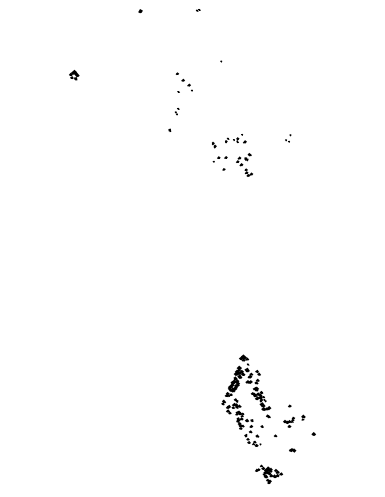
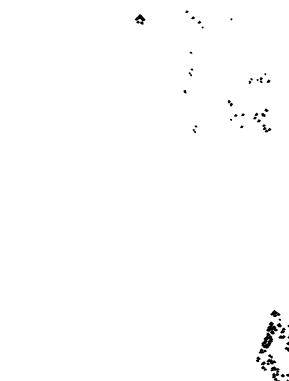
part: (74, 75) -> (140, 19), moved
part: (183, 81) -> (193, 19), moved
part: (235, 138) -> (258, 78), moved
part: (177, 168) -> (195, 129), added

